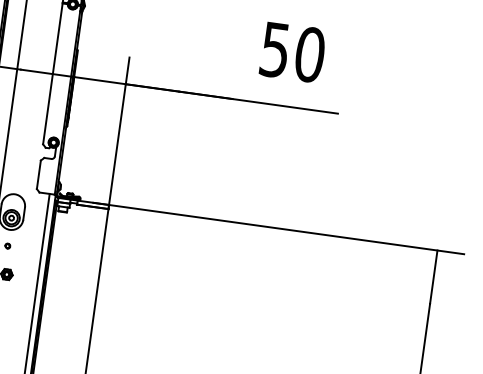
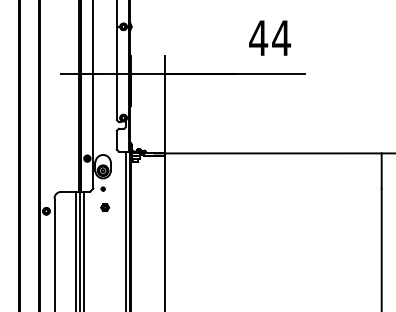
text: (293, 52) -> (270, 38), 50 -> 44

